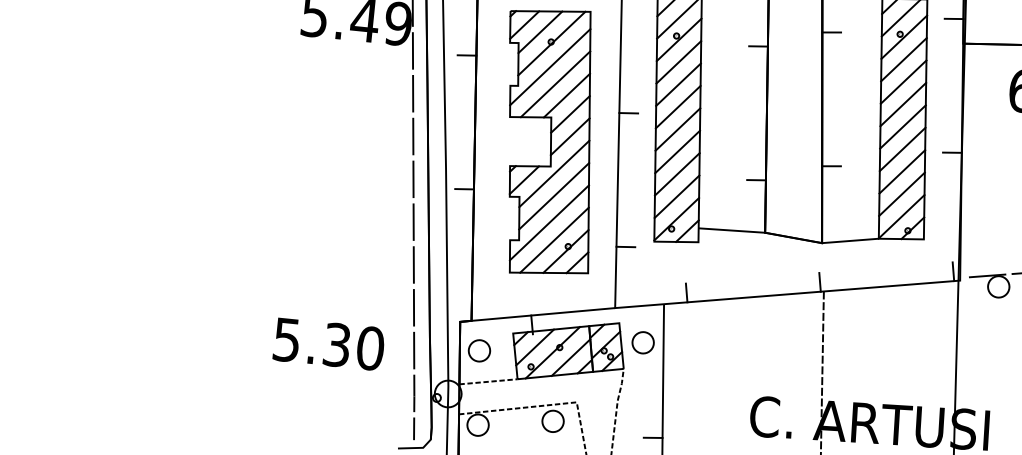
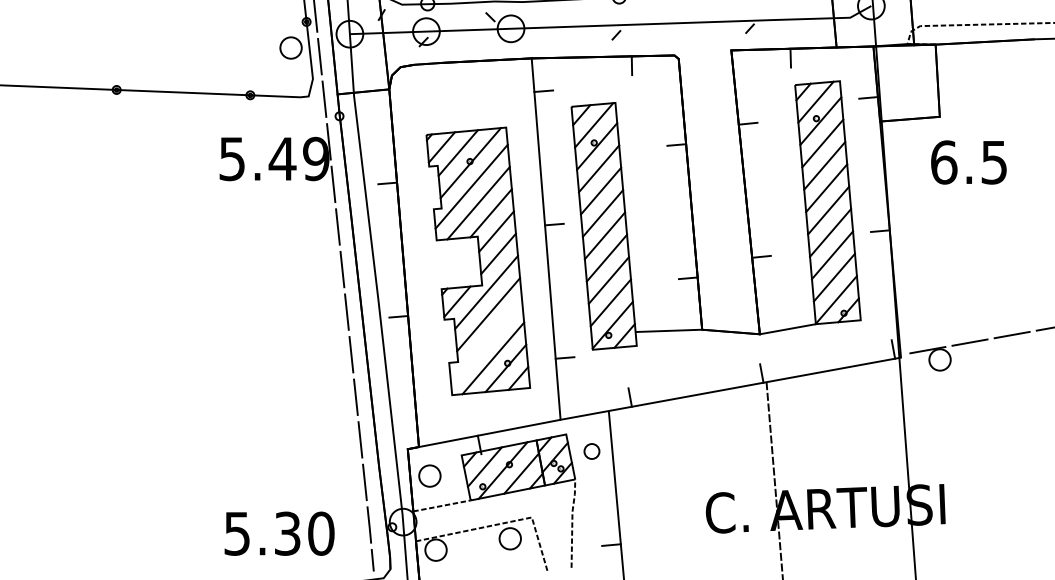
line: (549, 222) -> (486, 341), removed
part: (642, 342) -> (591, 451), size x0.7
text: (328, 344) -> (279, 533), moved

